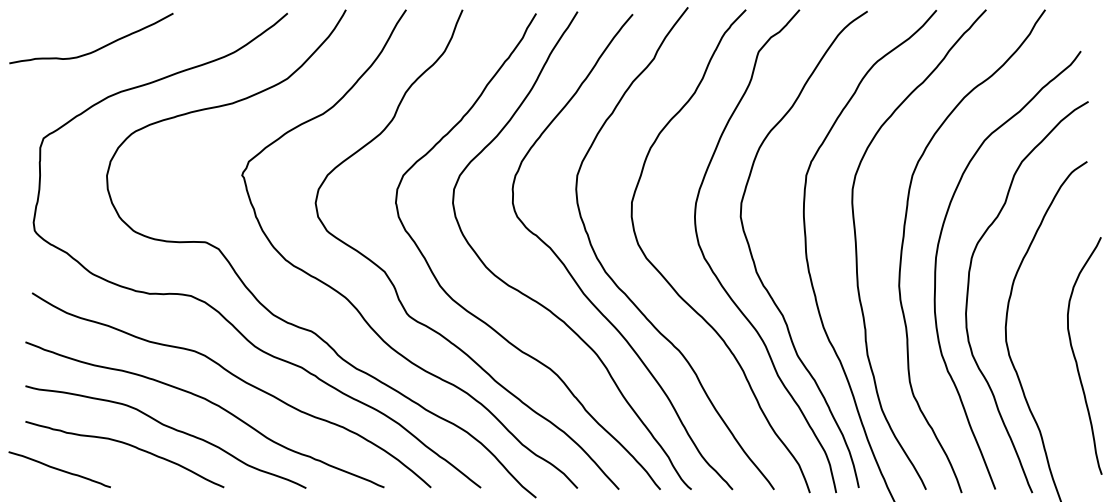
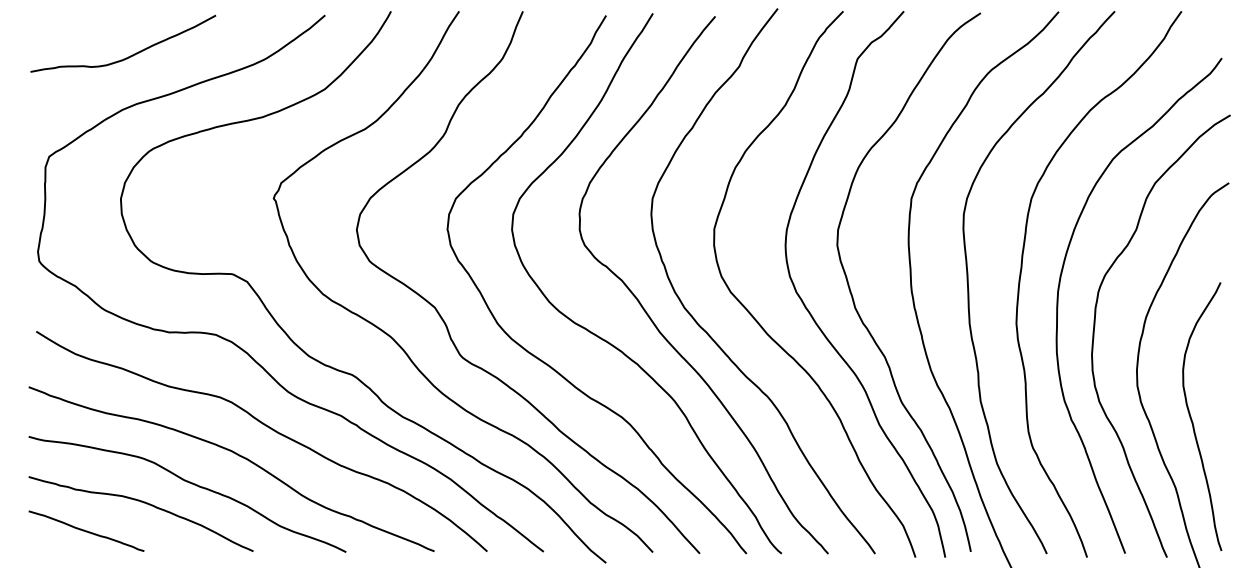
curve: (97, 48) -> (130, 55), moved
curve: (1076, 358) -> (1192, 419), moved
curve: (59, 469) -> (86, 530), moved

